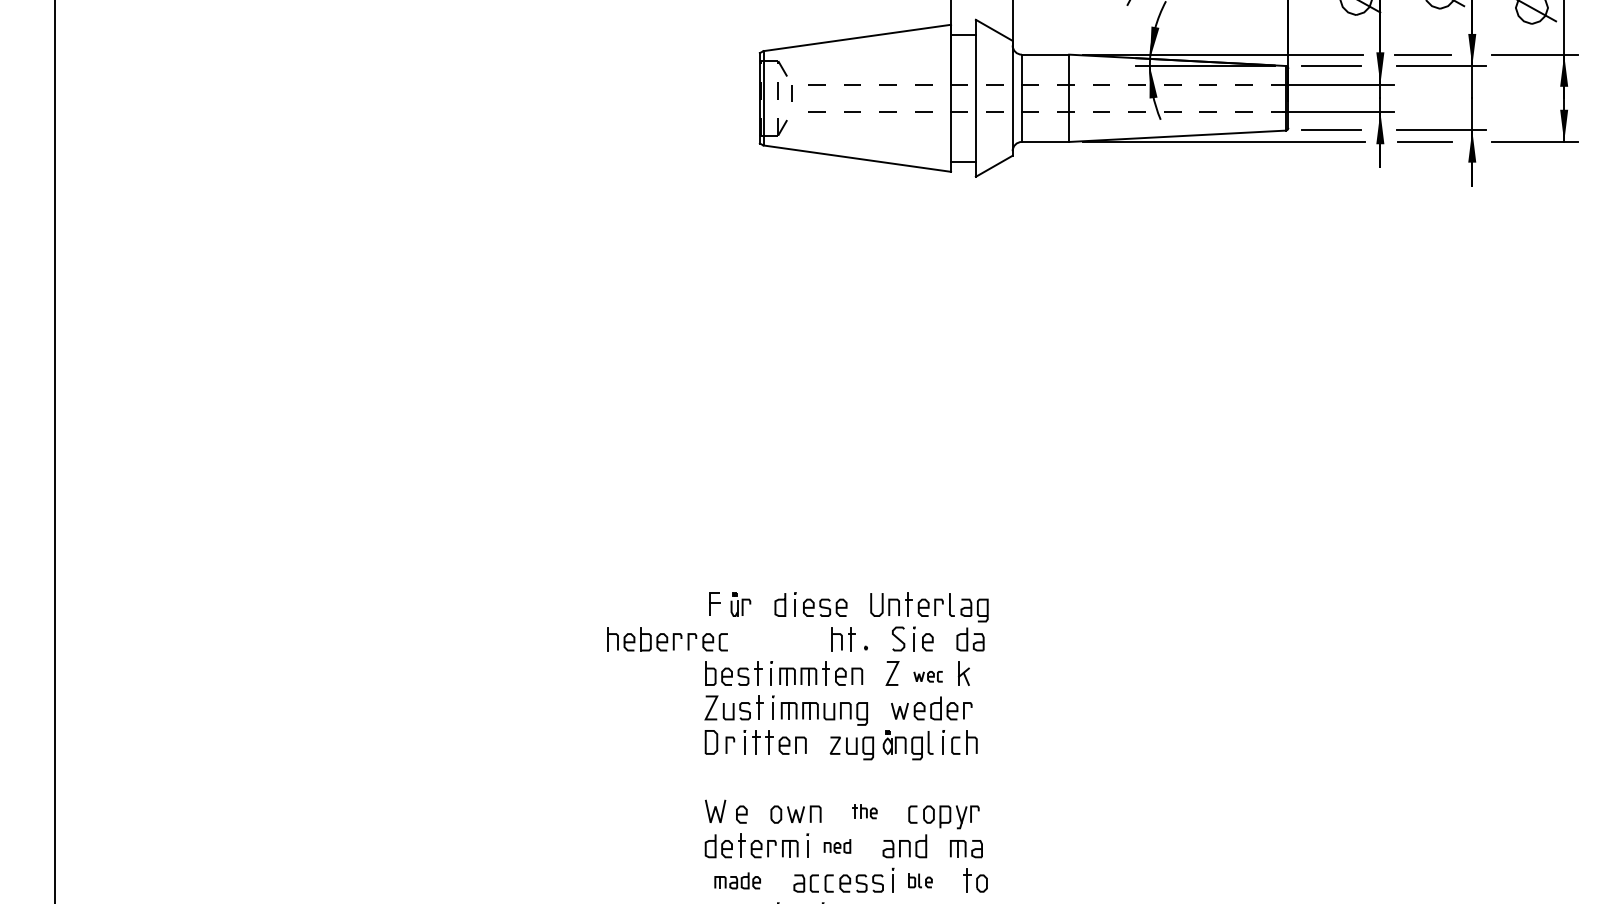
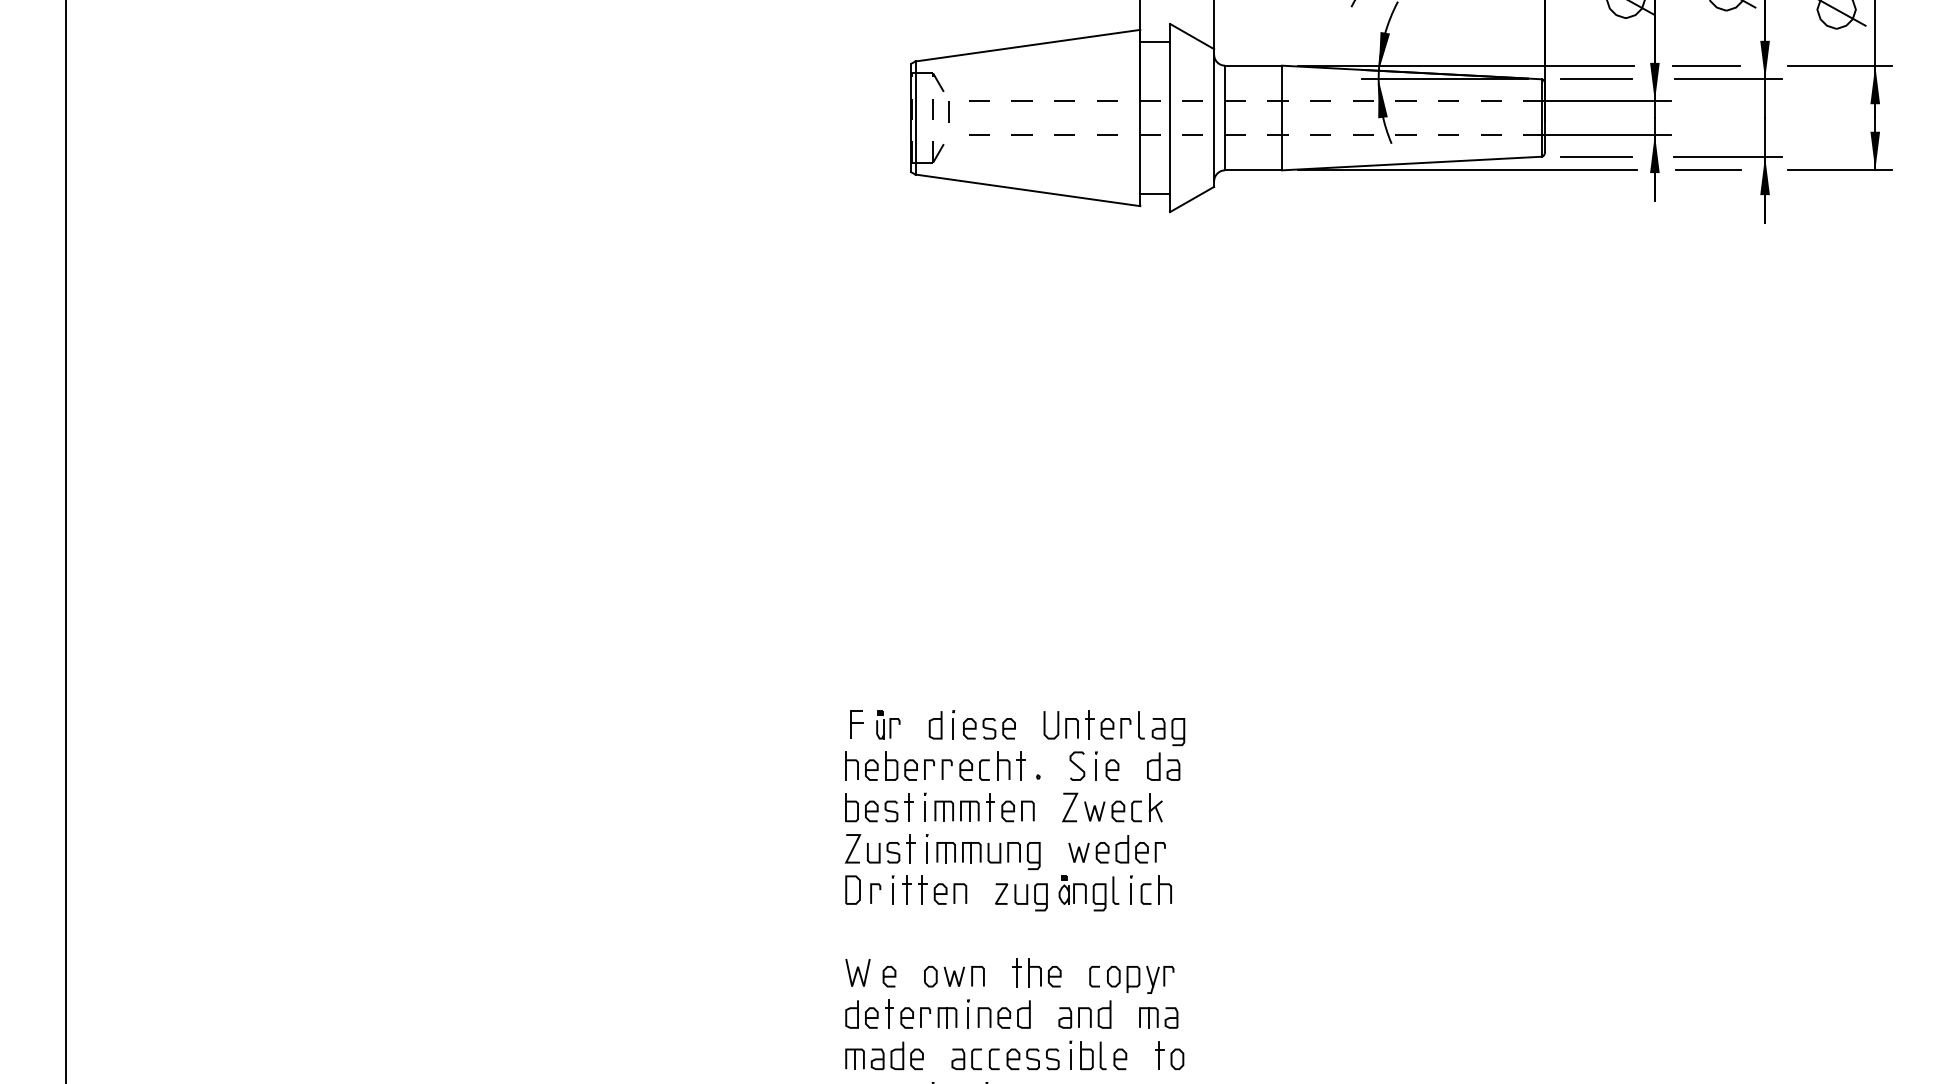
part: (667, 638) -> (917, 765), moved
part: (927, 676) -> (1112, 811), size x1.67
part: (864, 811) -> (1036, 972), size x1.67
part: (836, 846) -> (1003, 1014), size x1.67
part: (737, 880) -> (884, 1055), size x1.43
part: (920, 880) -> (1103, 1055), size x1.67

